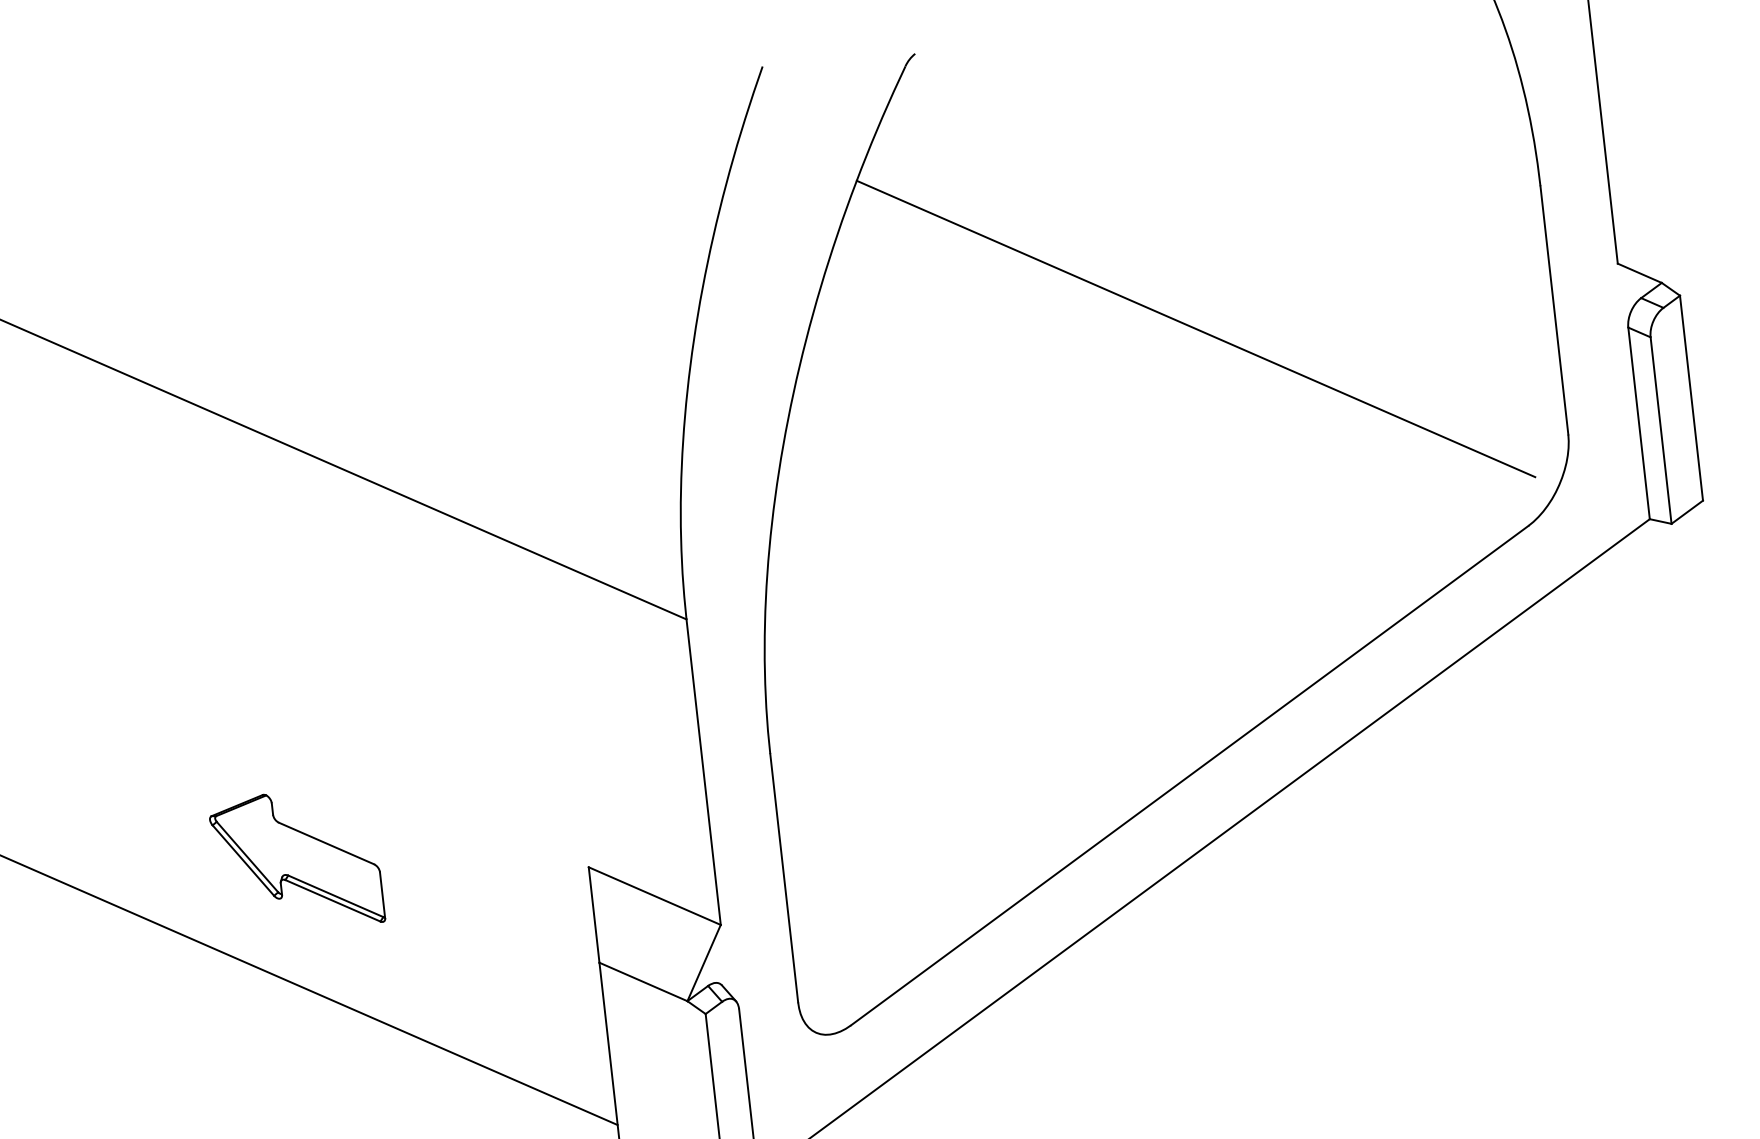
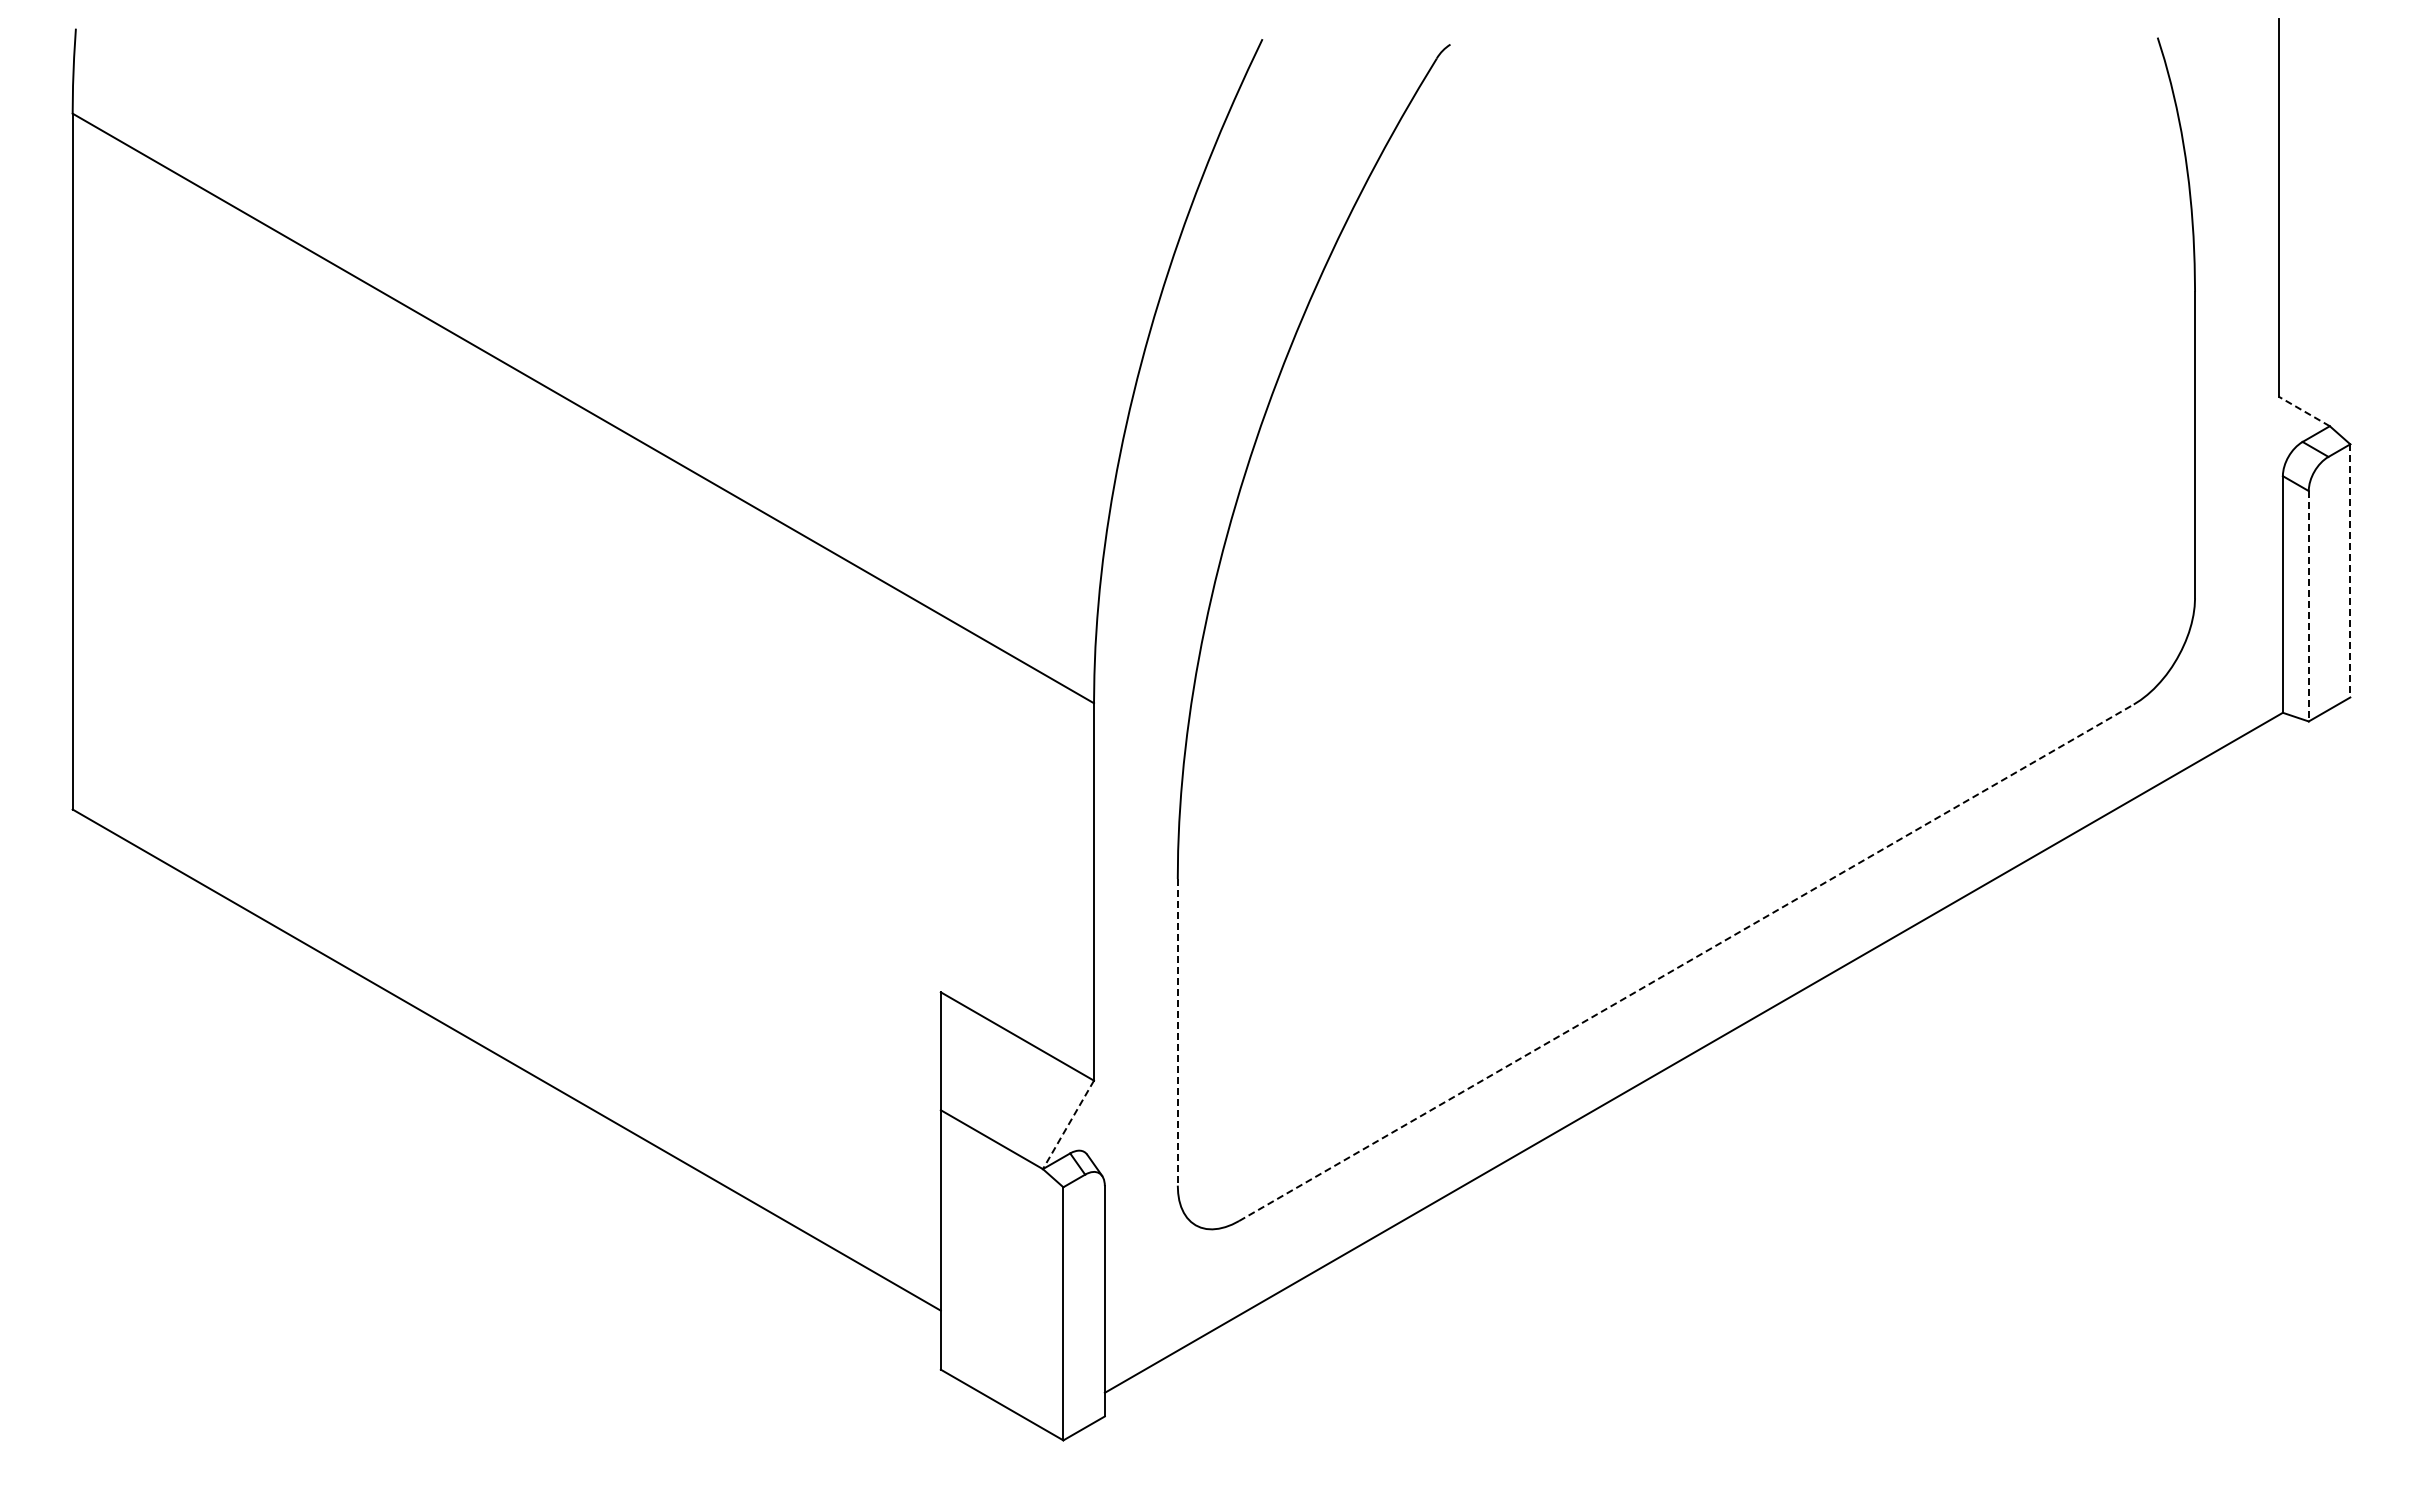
line: (1639, 273) -> (2303, 411), solid -> dashed
line: (1195, 328) -> (1754, 418), removed
line: (1691, 397) -> (2350, 570), solid -> dashed
line: (1660, 430) -> (2308, 606), solid -> dashed
line: (1189, 775) -> (1686, 962), solid -> dashed
part: (296, 860) -> (585, 944), removed
line: (783, 878) -> (1177, 1032), solid -> dashed
line: (704, 963) -> (1068, 1125), solid -> dashed

